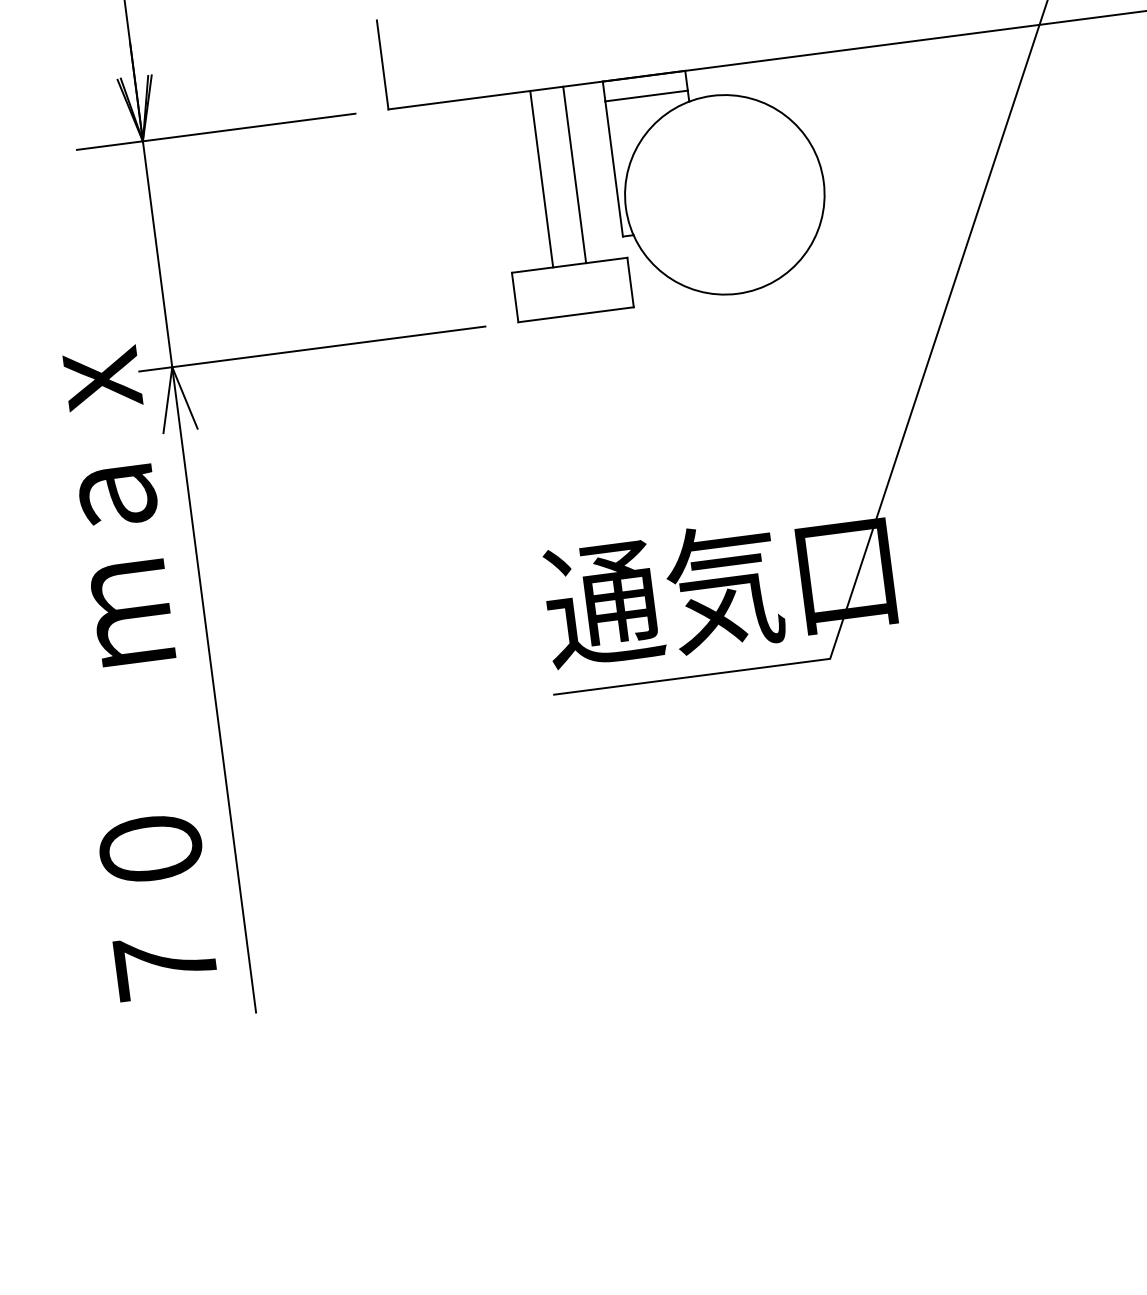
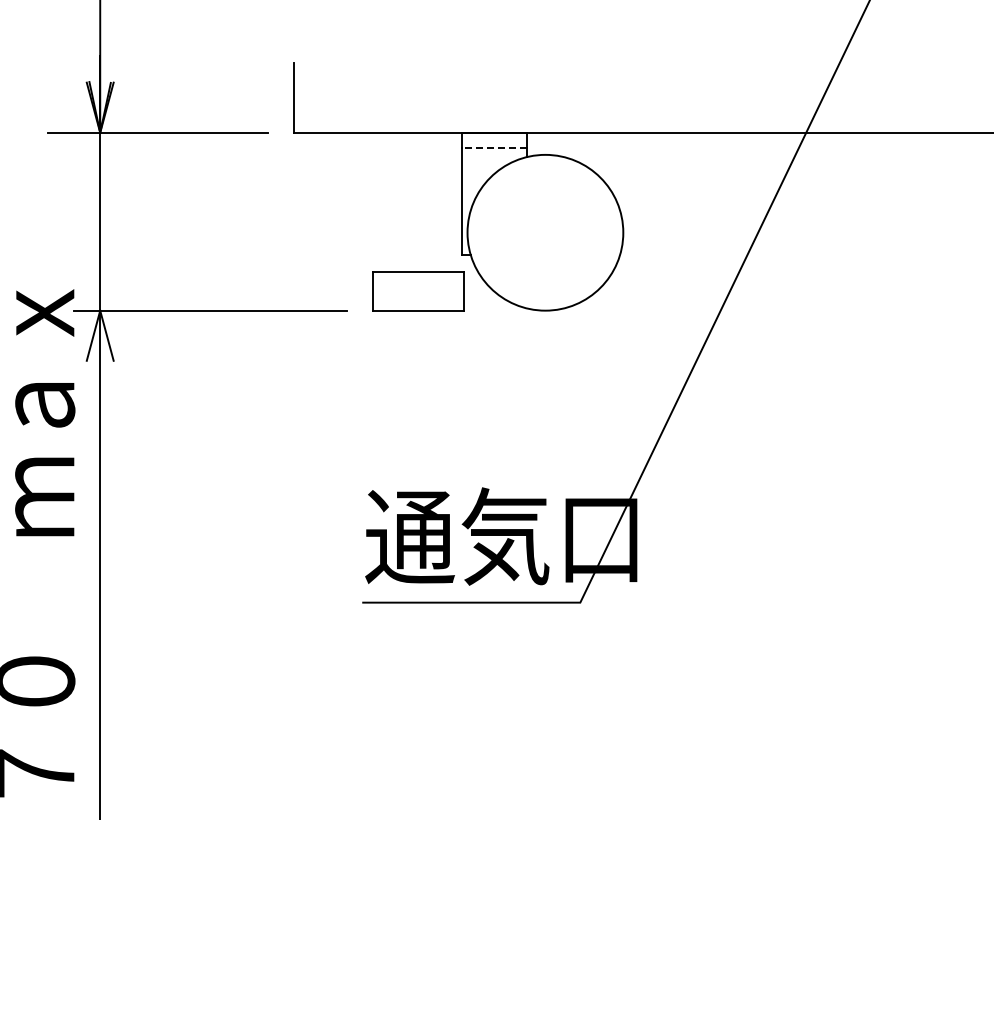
line: (646, 96) -> (494, 148), solid -> dashed
line: (574, 173) -> (431, 201), removed
line: (541, 178) -> (405, 201), removed

